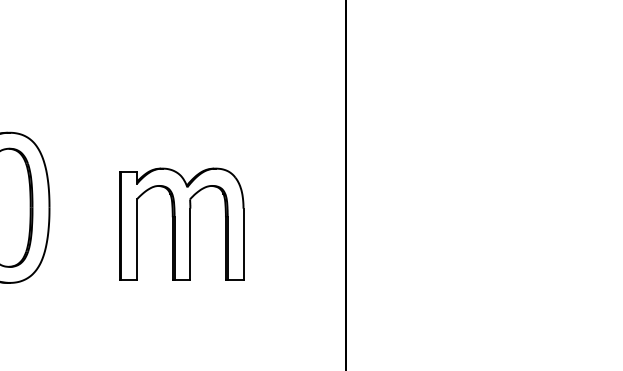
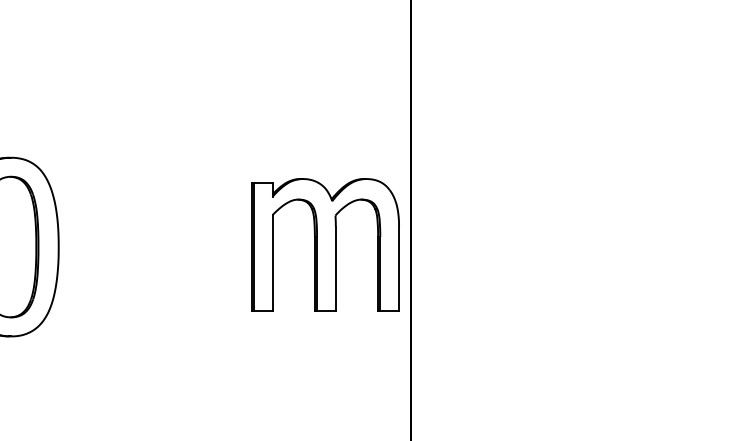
part: (181, 223) -> (325, 244), moved

